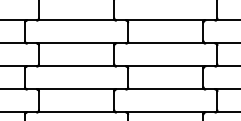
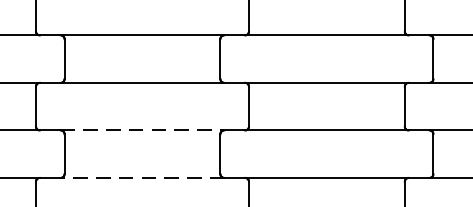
line: (76, 89) -> (142, 130), solid -> dashed
line: (76, 112) -> (142, 178), solid -> dashed

